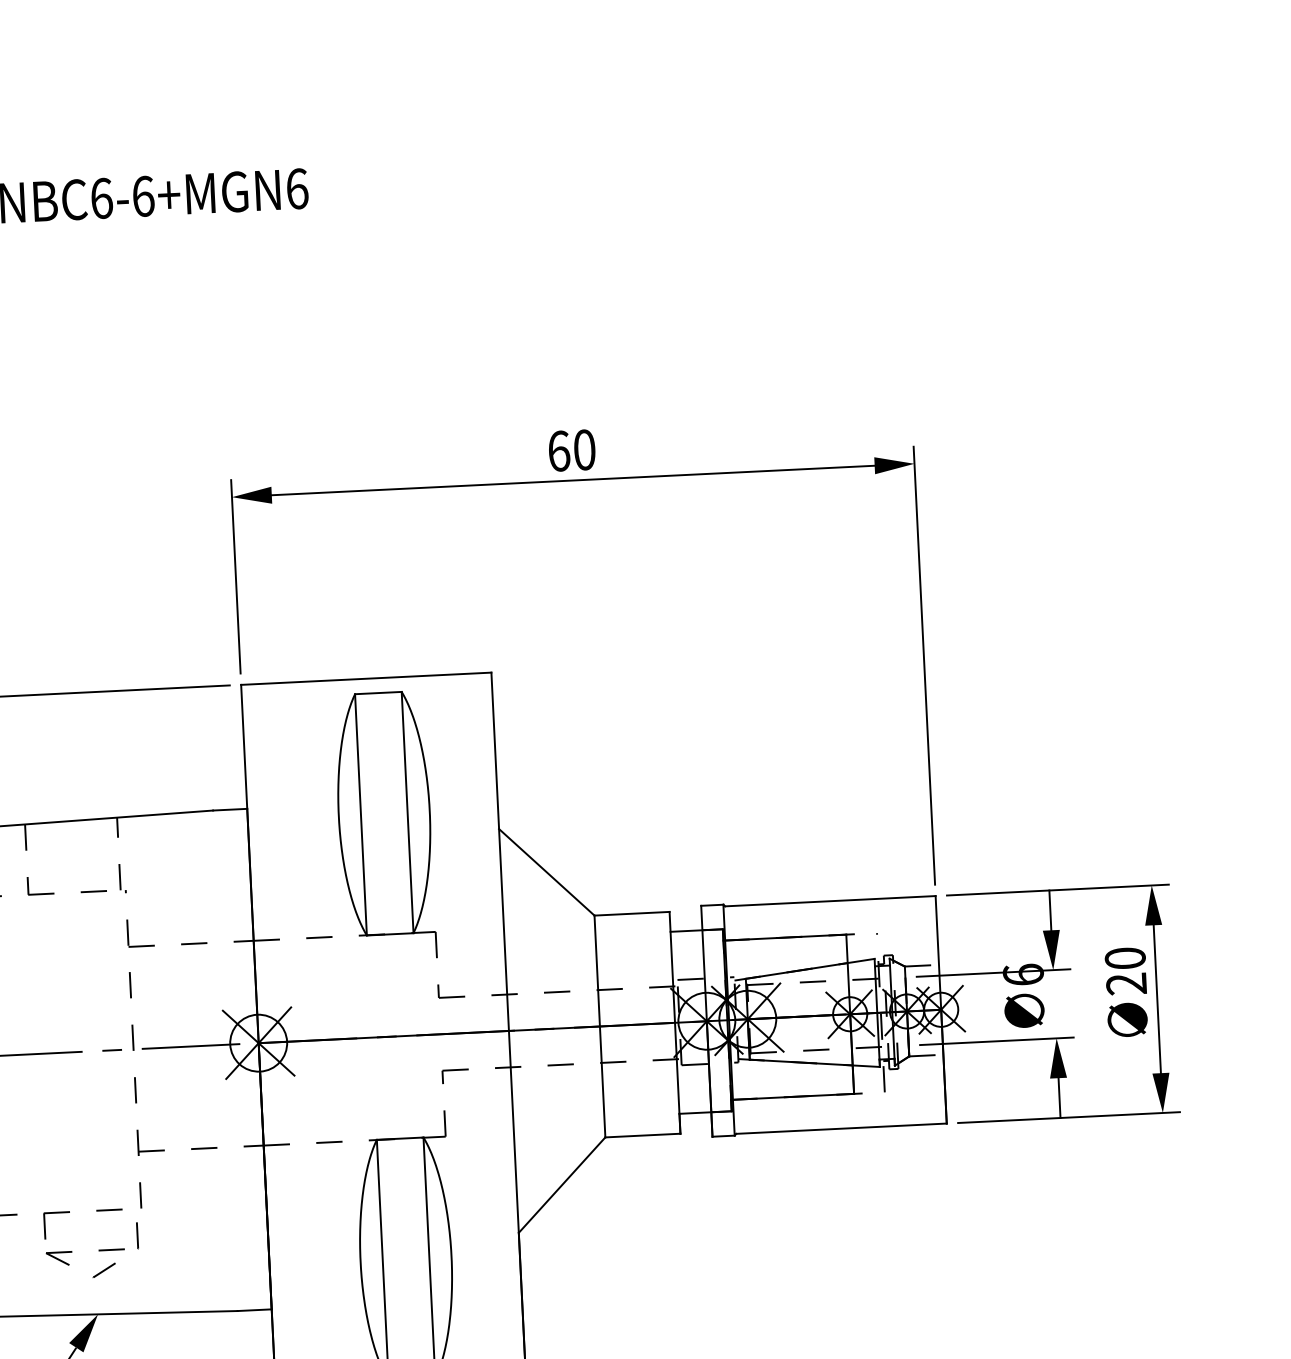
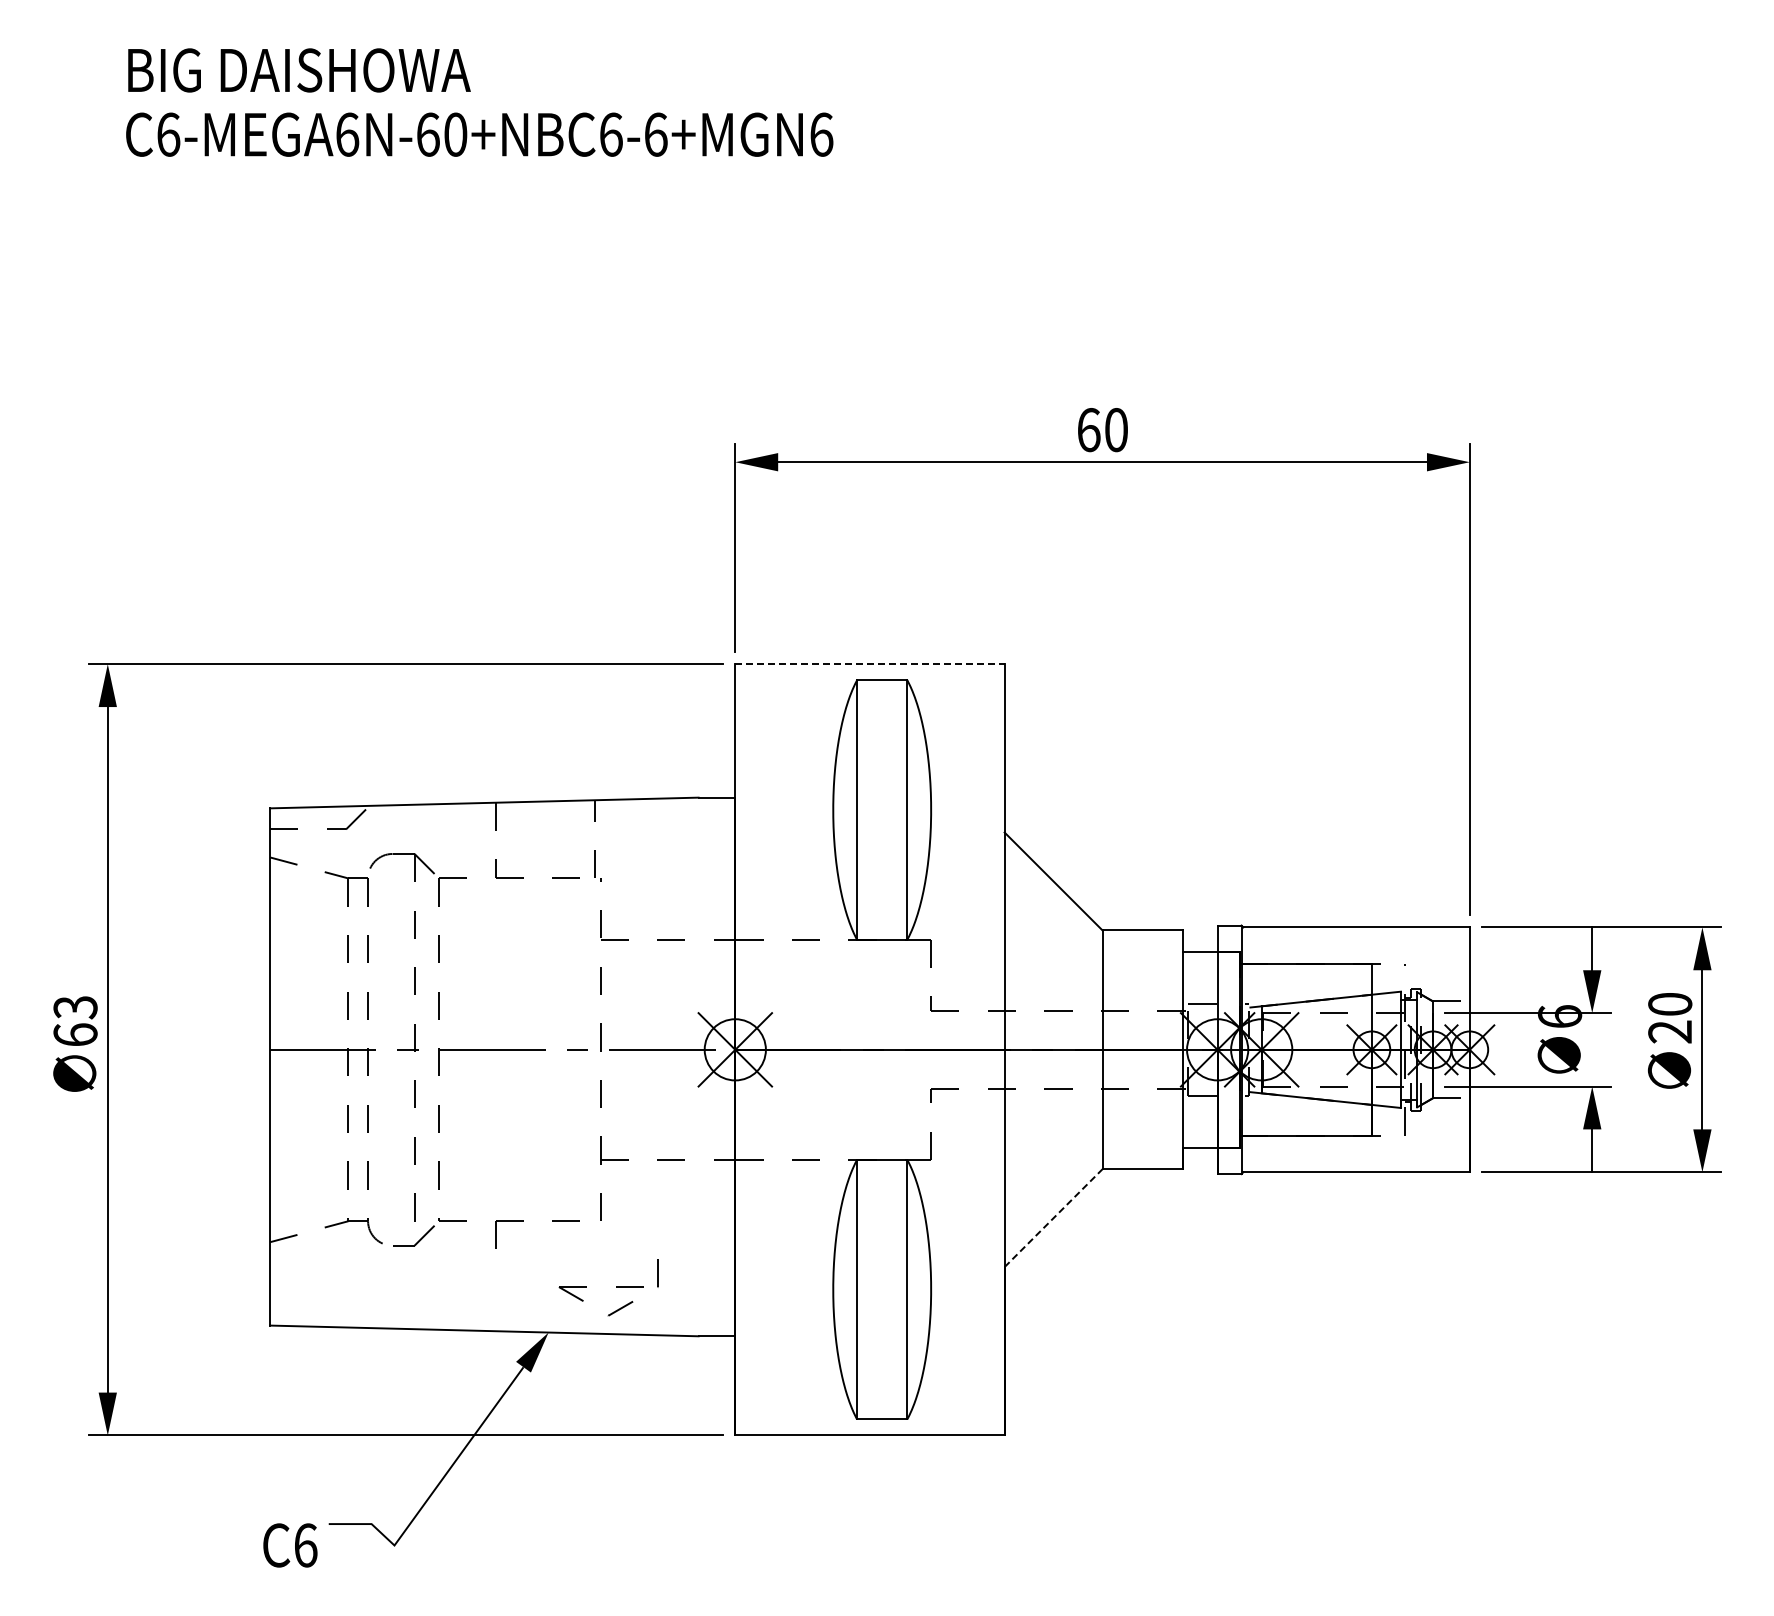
line: (365, 679) -> (869, 664), solid -> dashed
line: (561, 1184) -> (1053, 1217), solid -> dashed
part: (99, 1250) -> (616, 1287), moved

